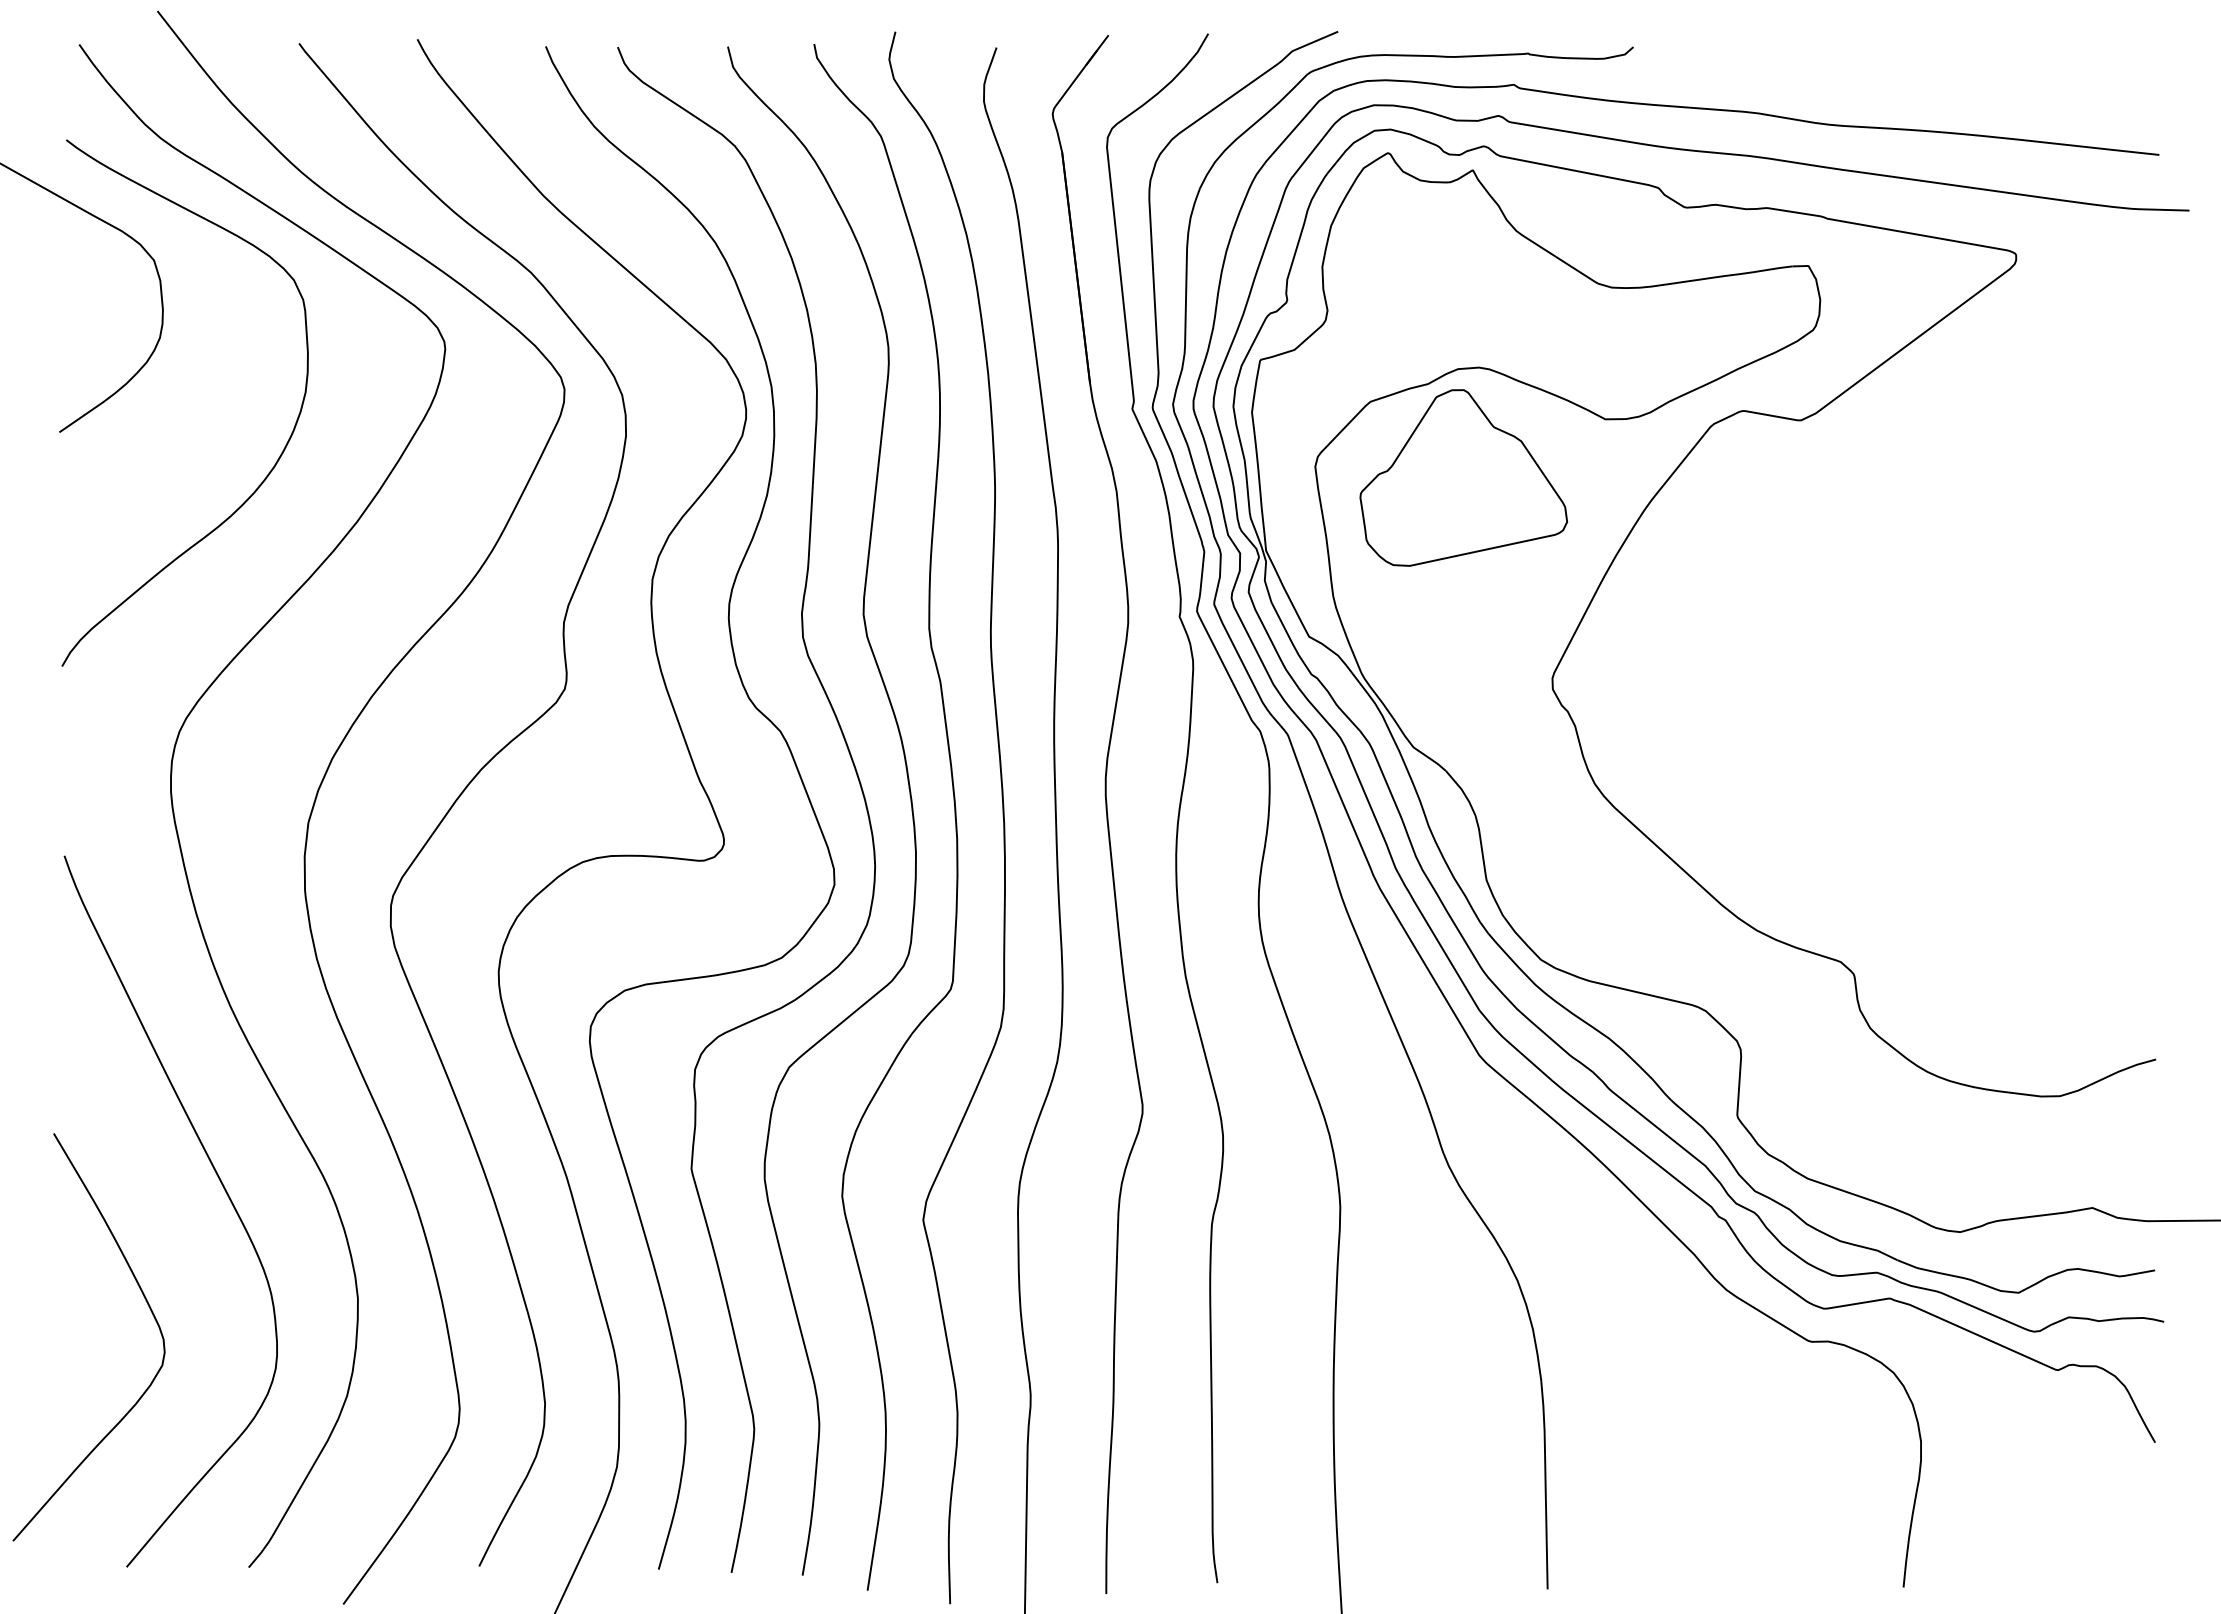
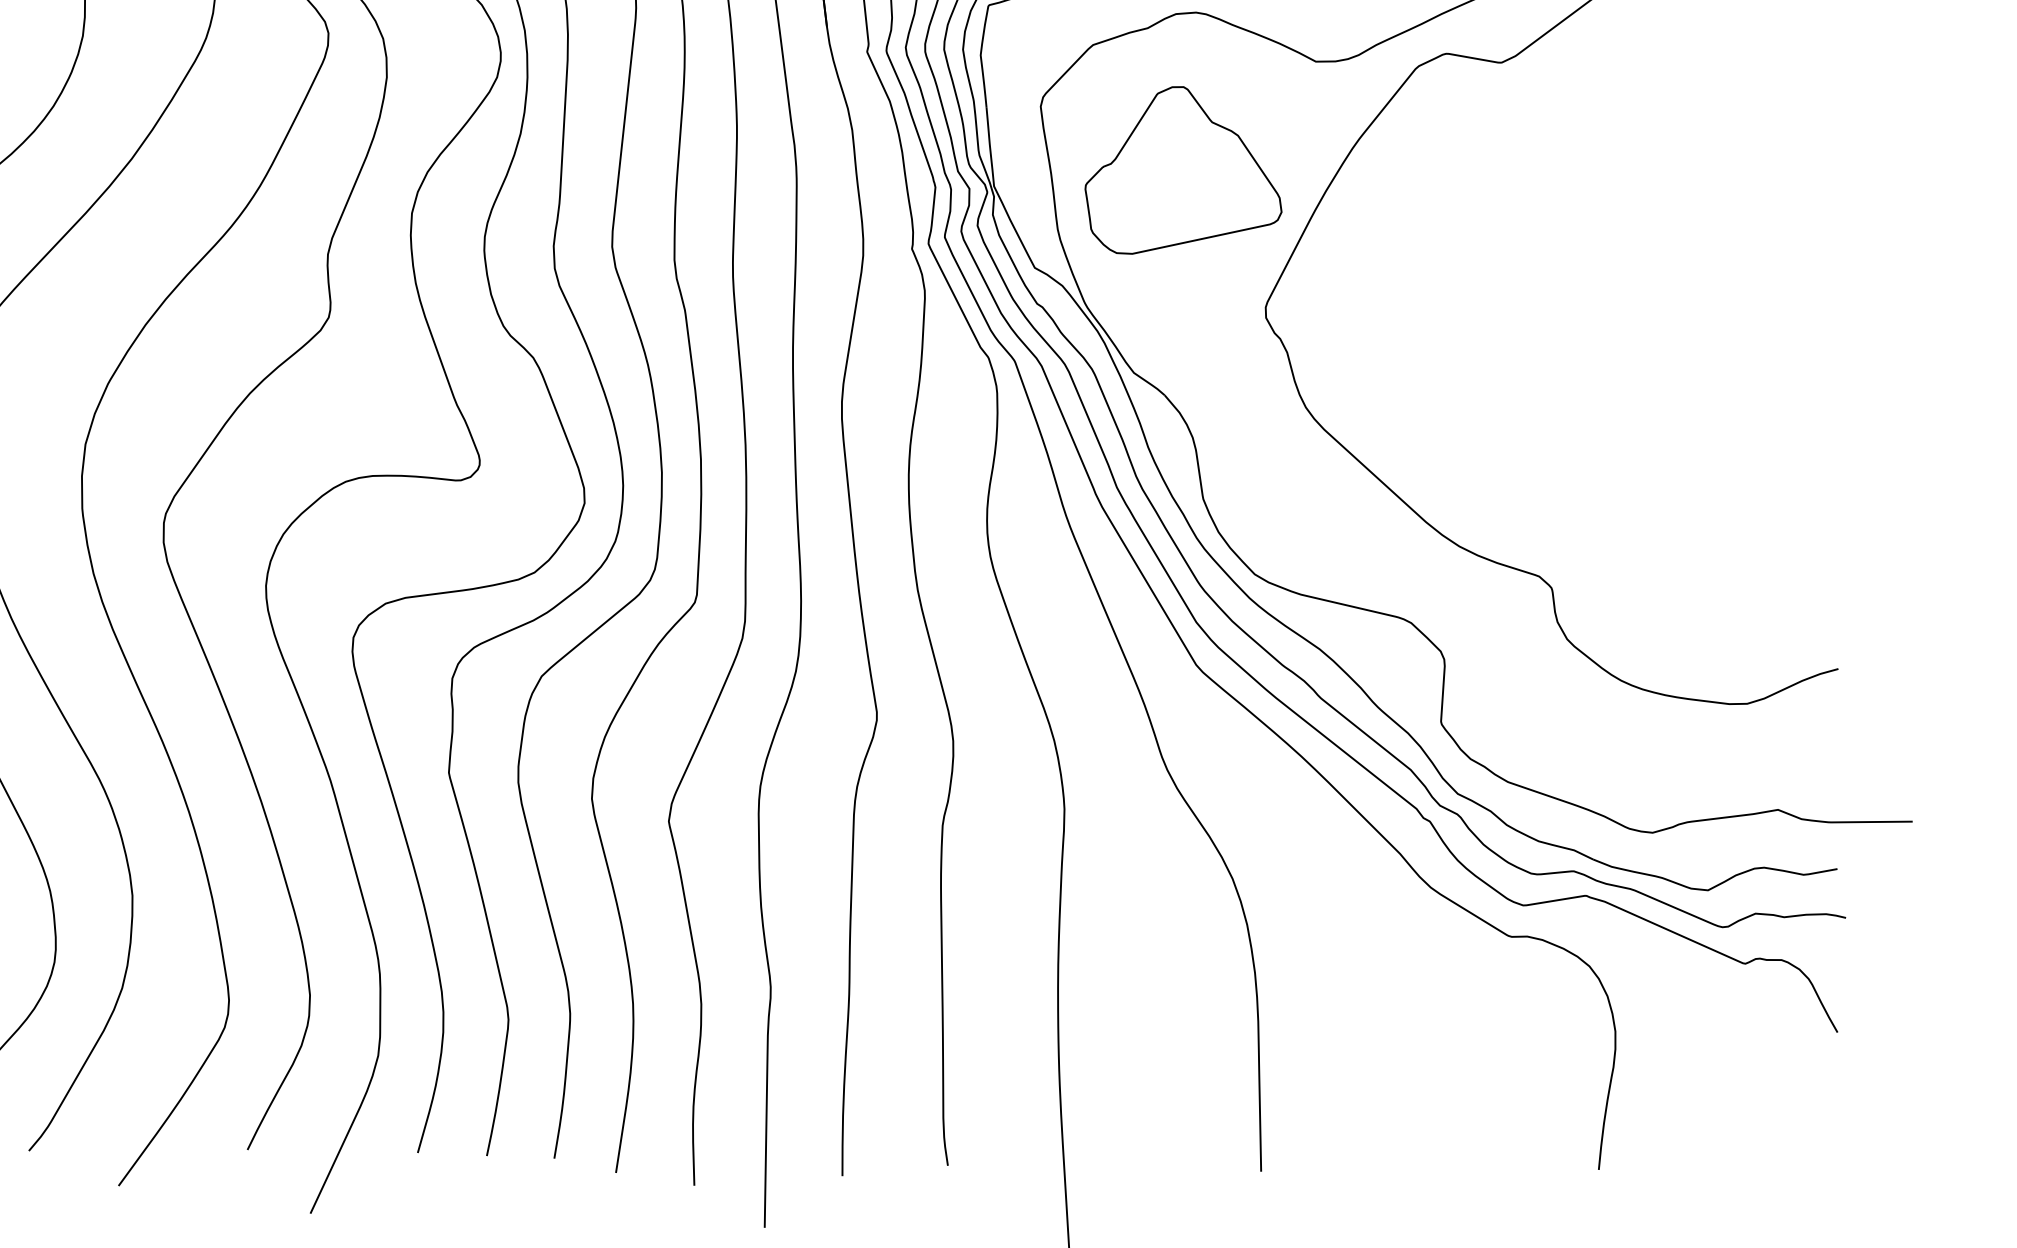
part: (1463, 477) -> (1183, 169), moved

